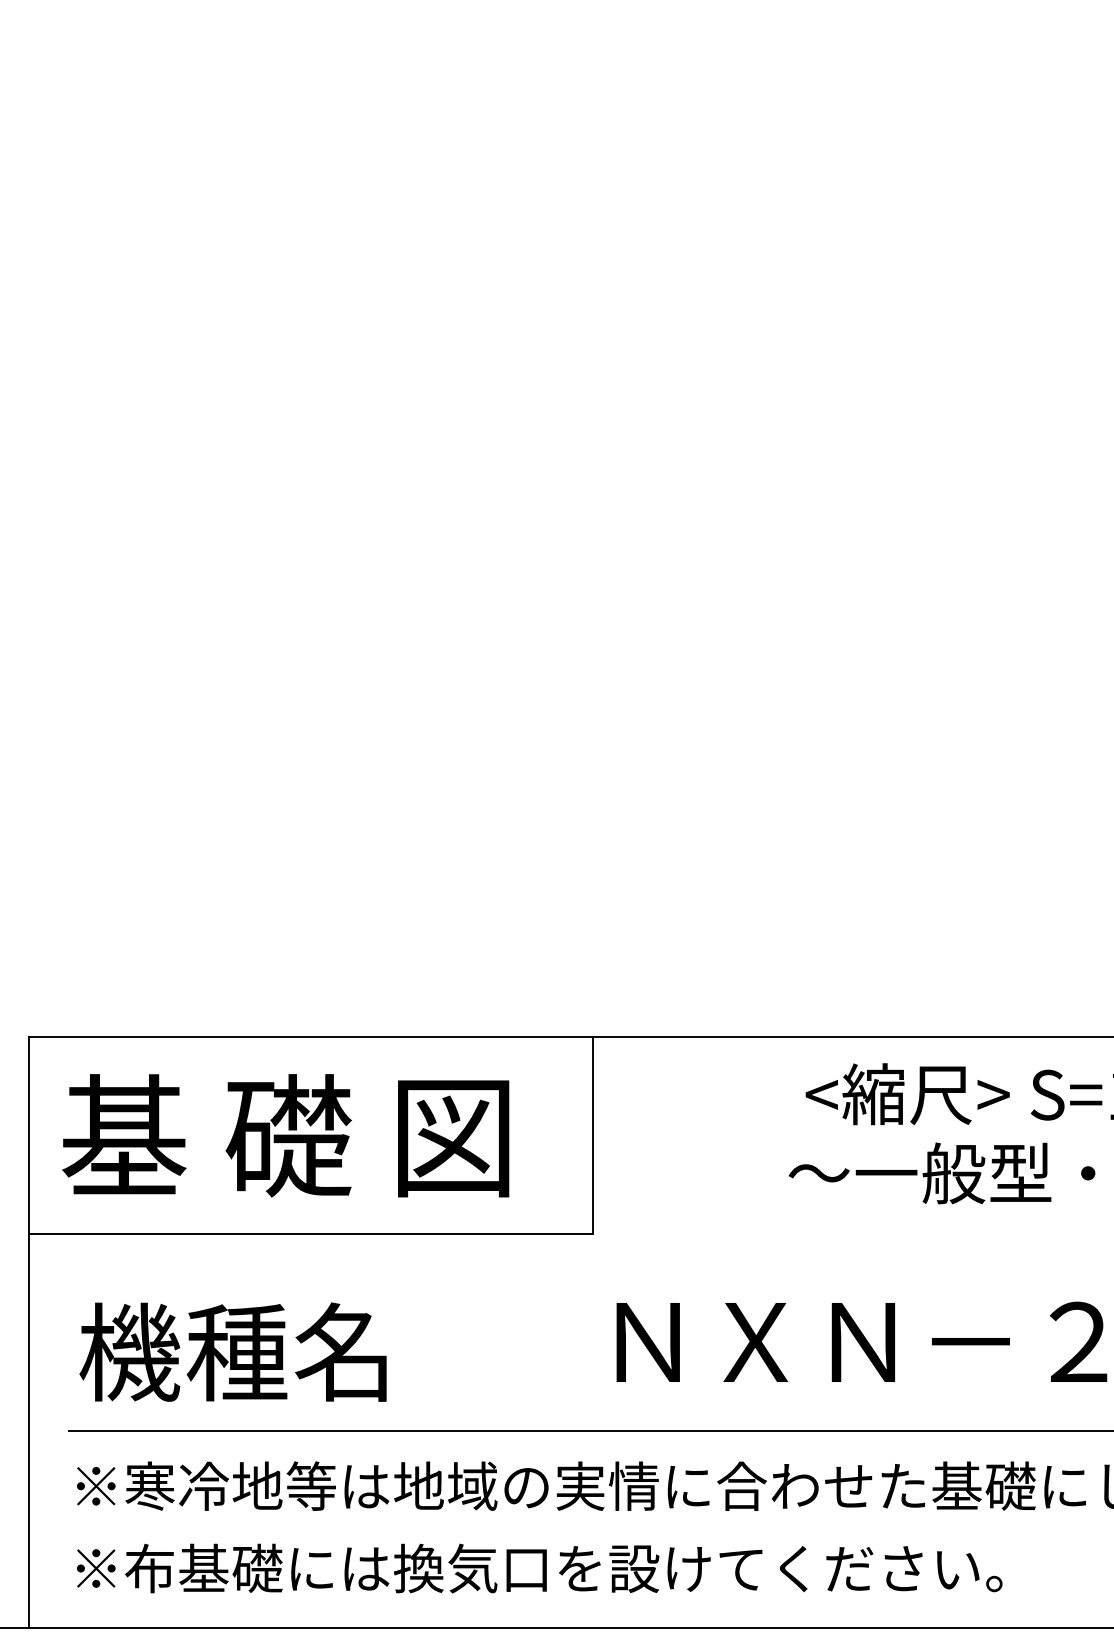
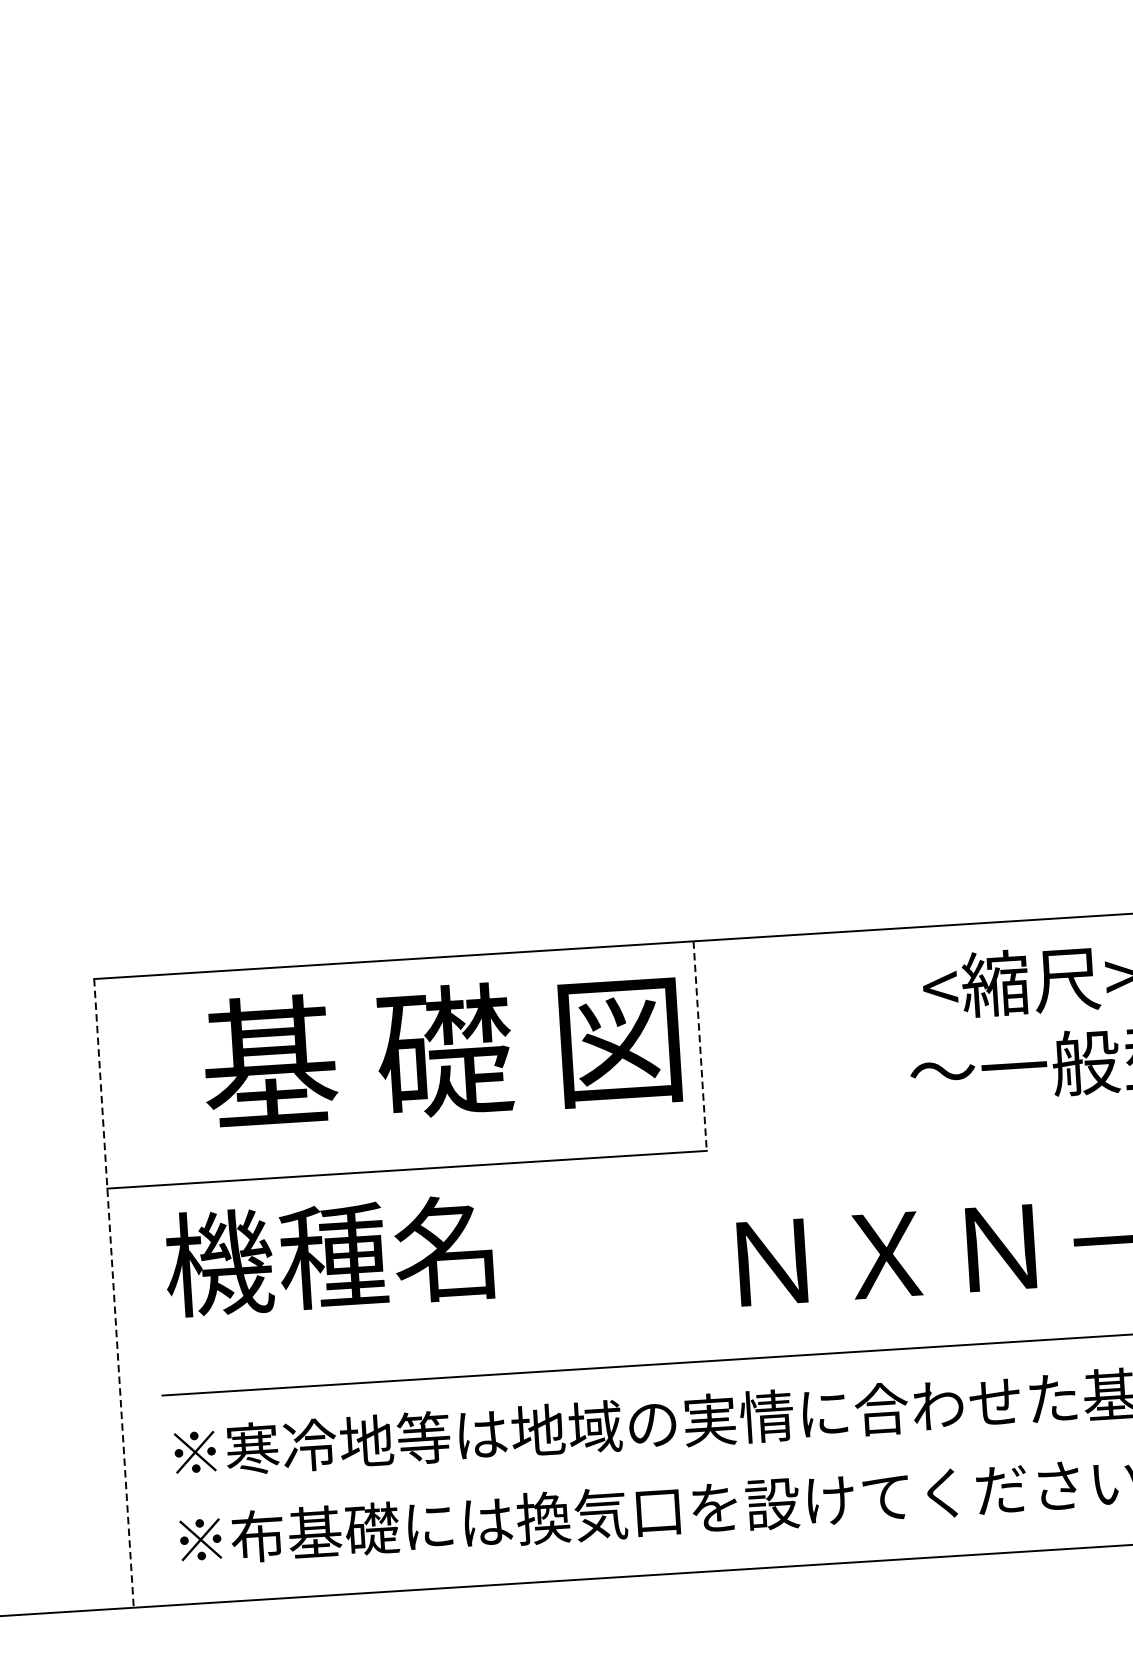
text: (285, 1135) -> (441, 1050), moved
line: (593, 1135) -> (700, 1046), solid -> dashed
line: (29, 1332) -> (114, 1293), solid -> dashed
text: (232, 1351) -> (328, 1255), moved

